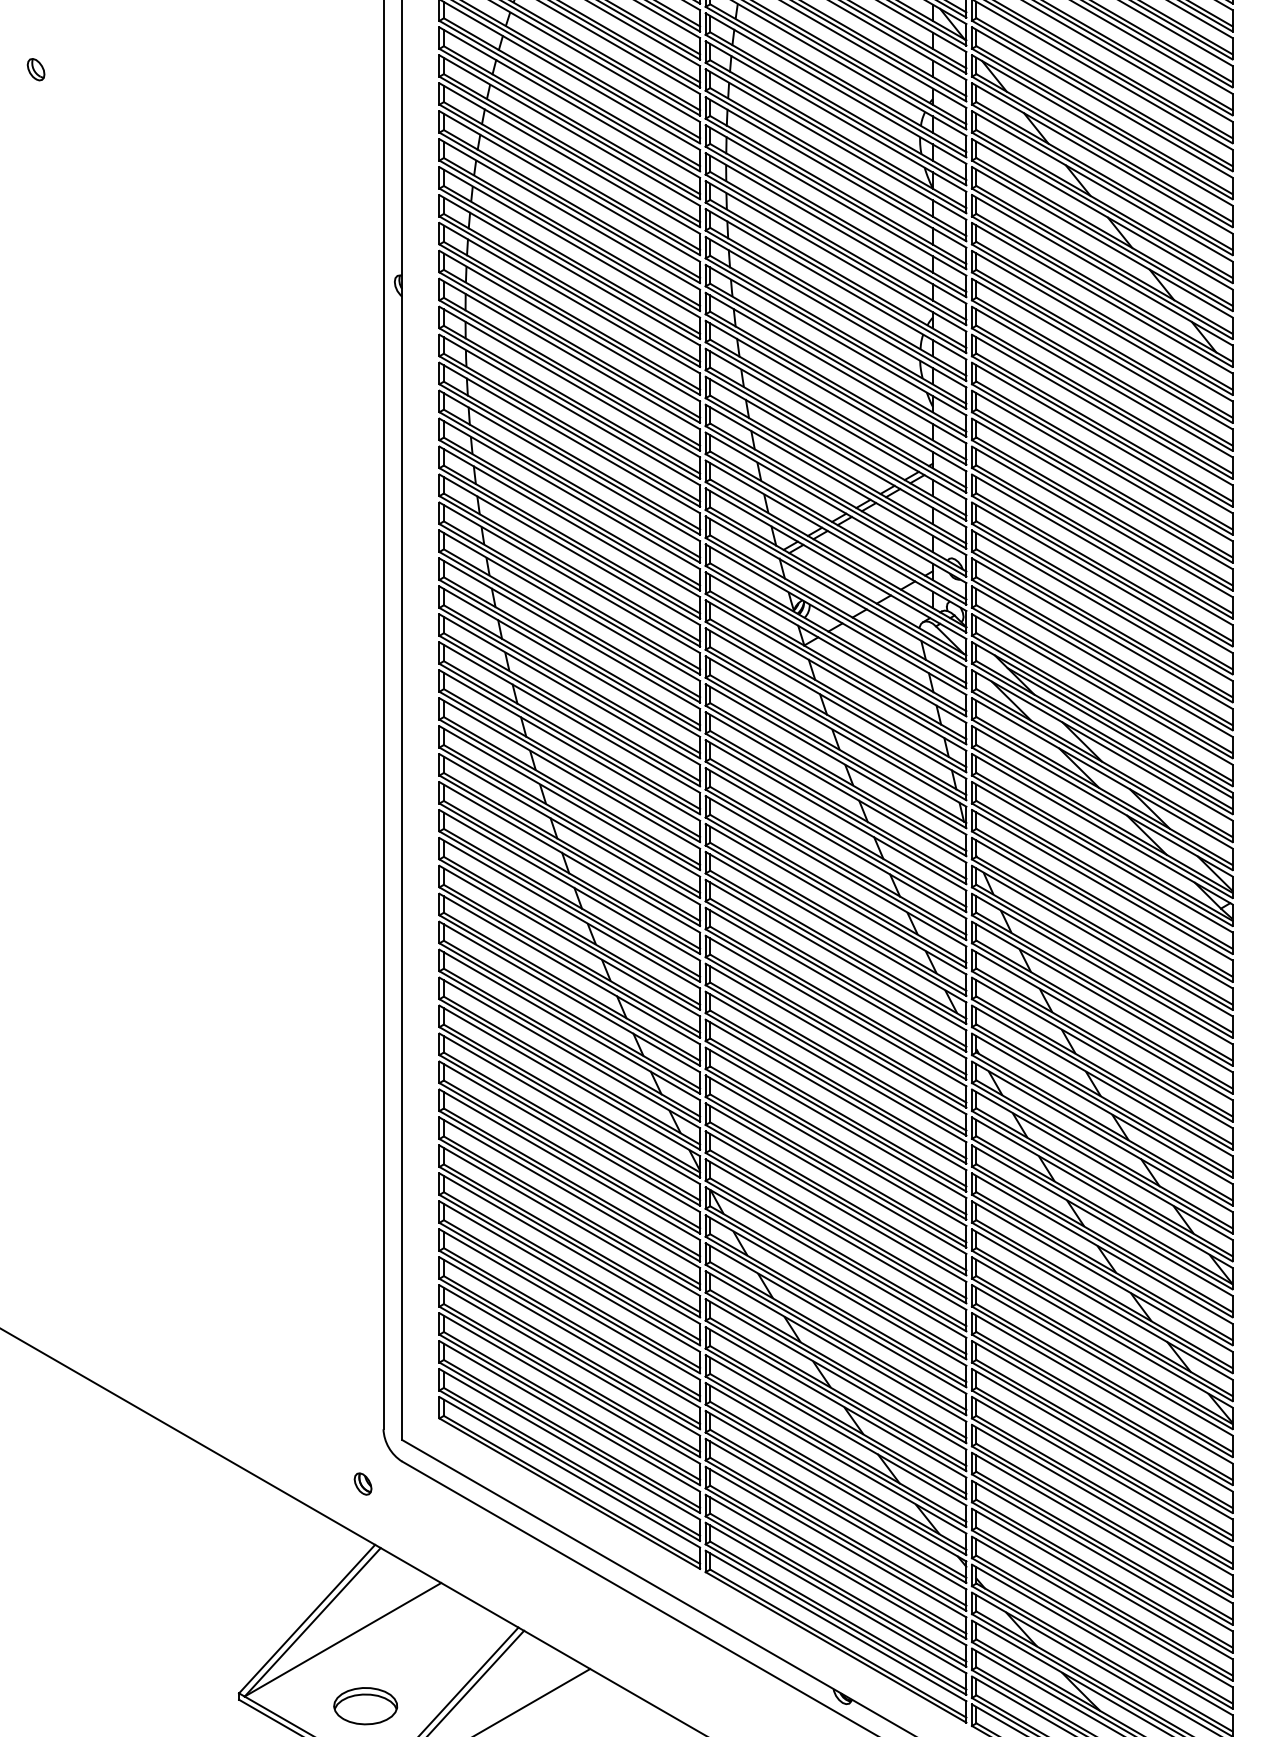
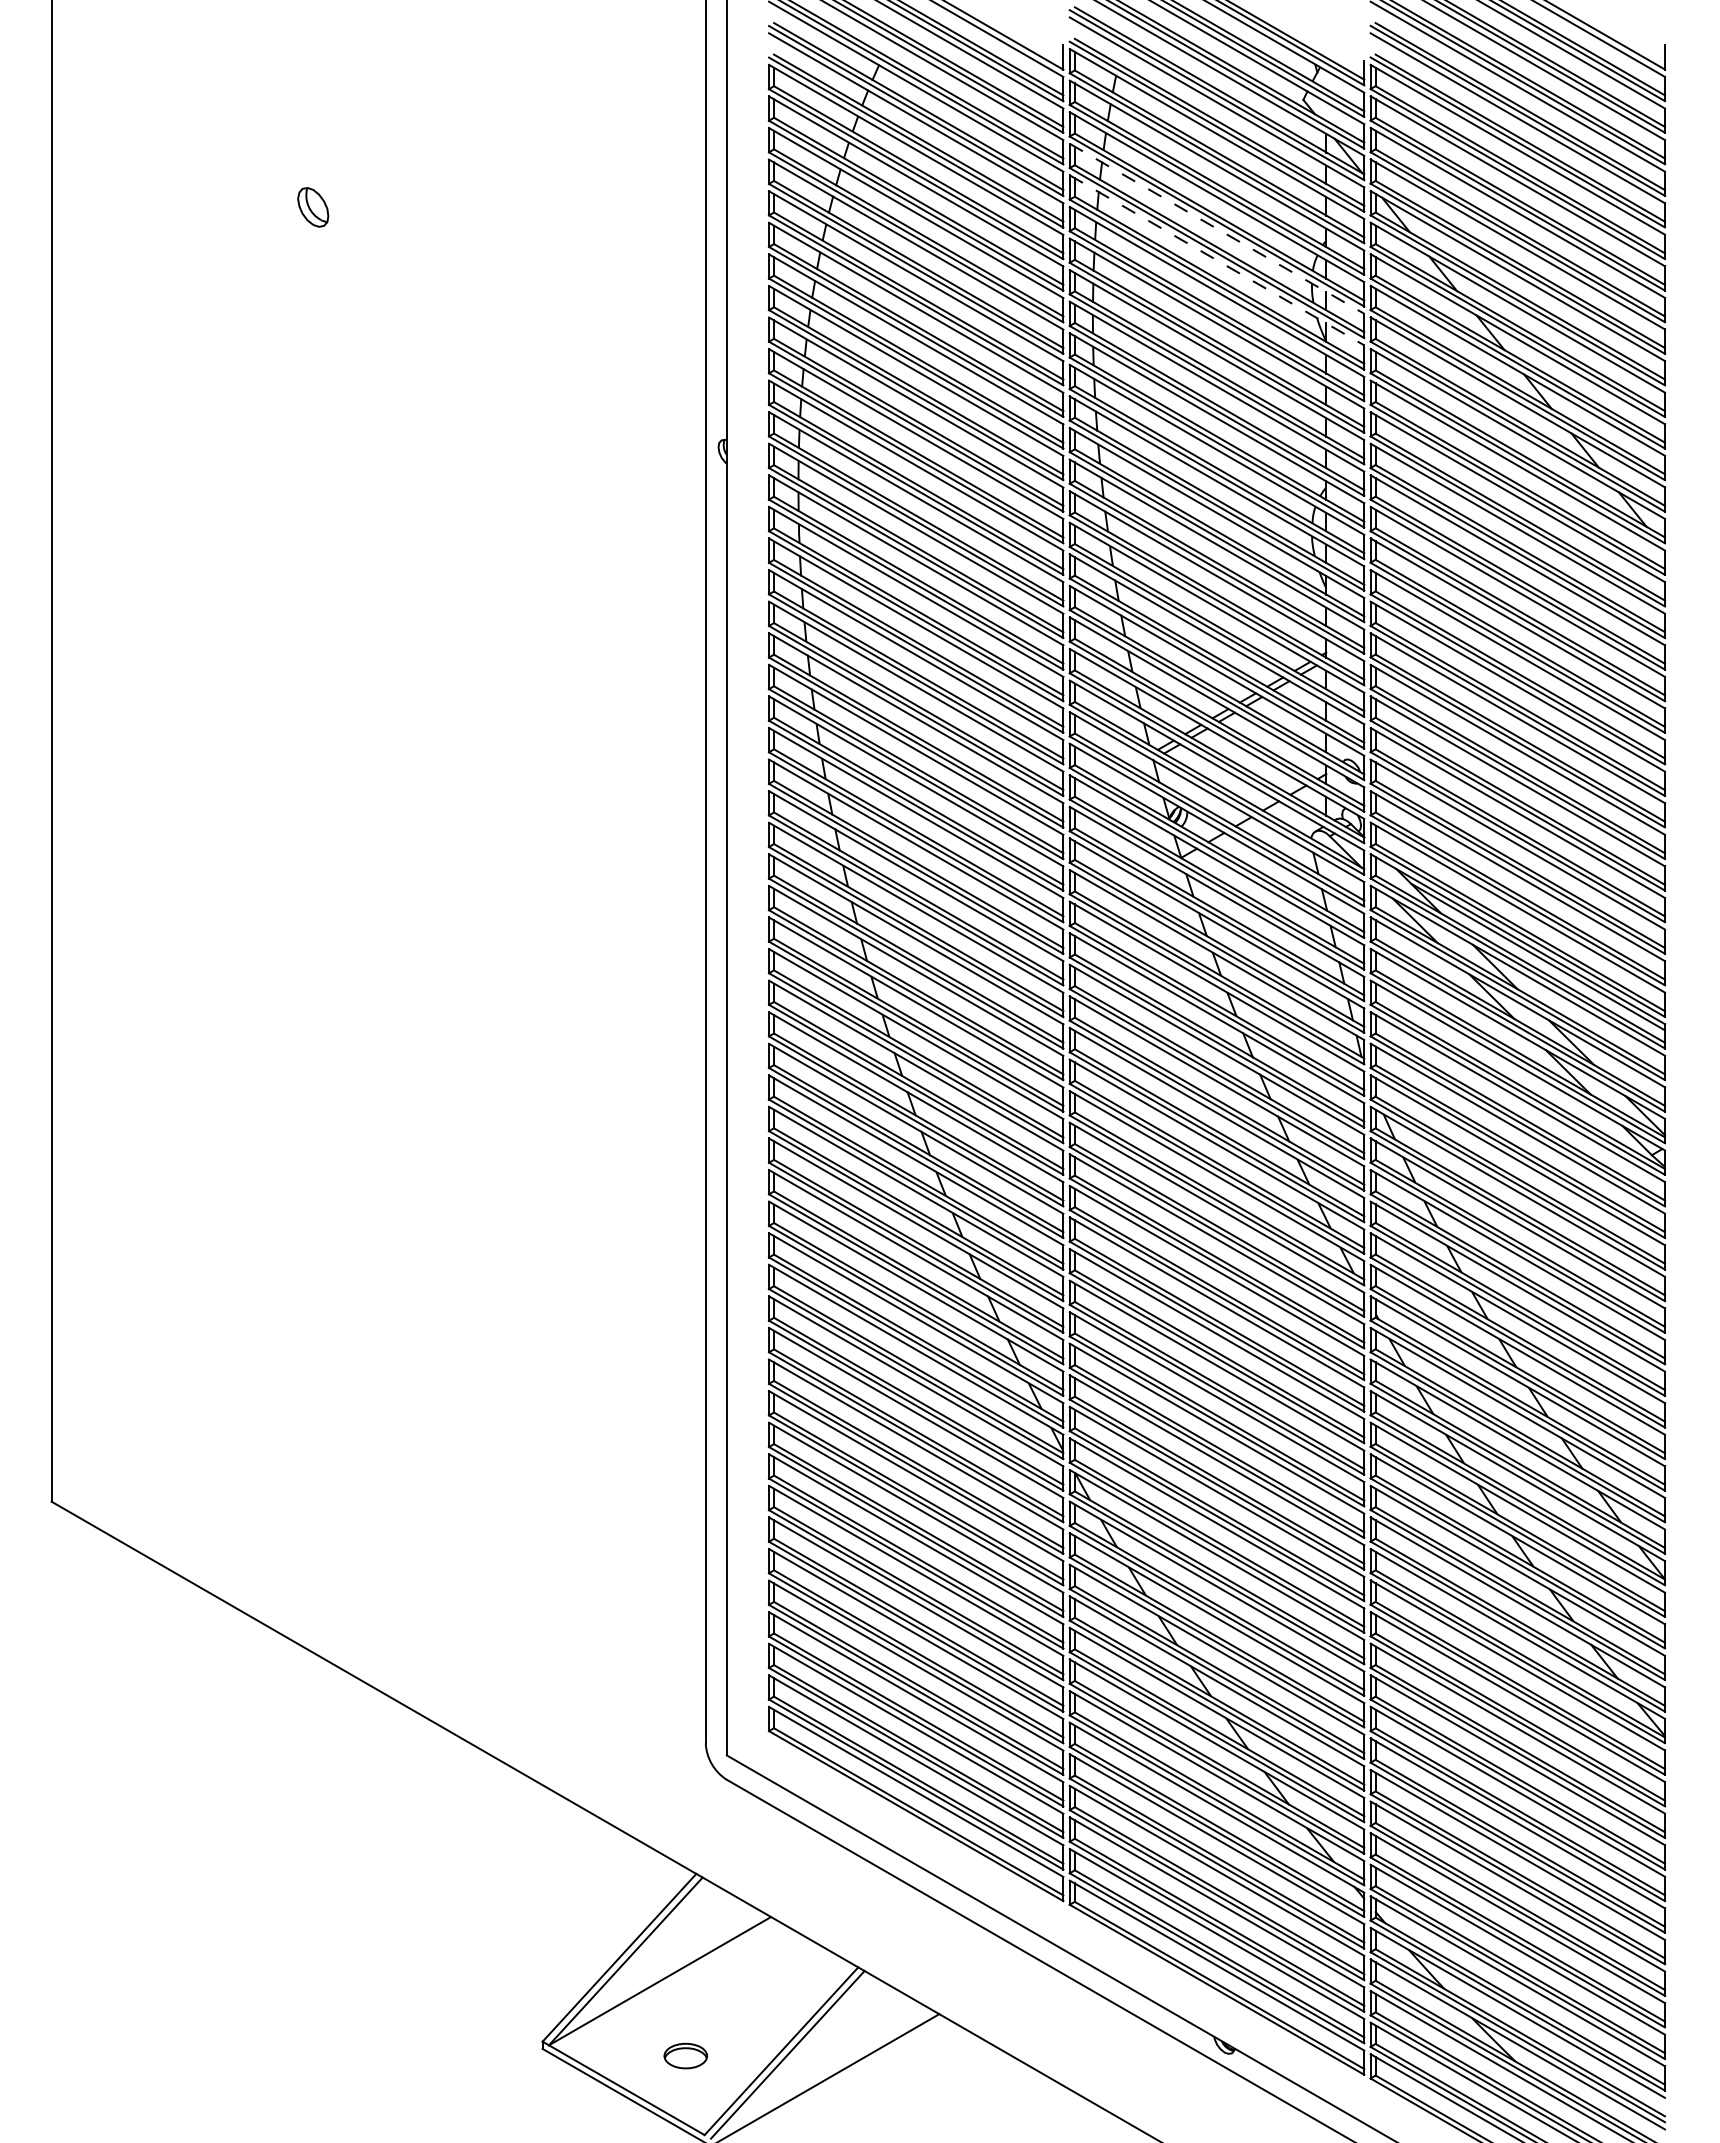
part: (36, 69) -> (313, 207), size x1.6
line: (836, 89) -> (1217, 229), solid -> dashed
line: (836, 116) -> (1217, 260), solid -> dashed
part: (362, 1484) -> (682, 1805), removed
part: (365, 1705) -> (685, 2055), size x0.6

